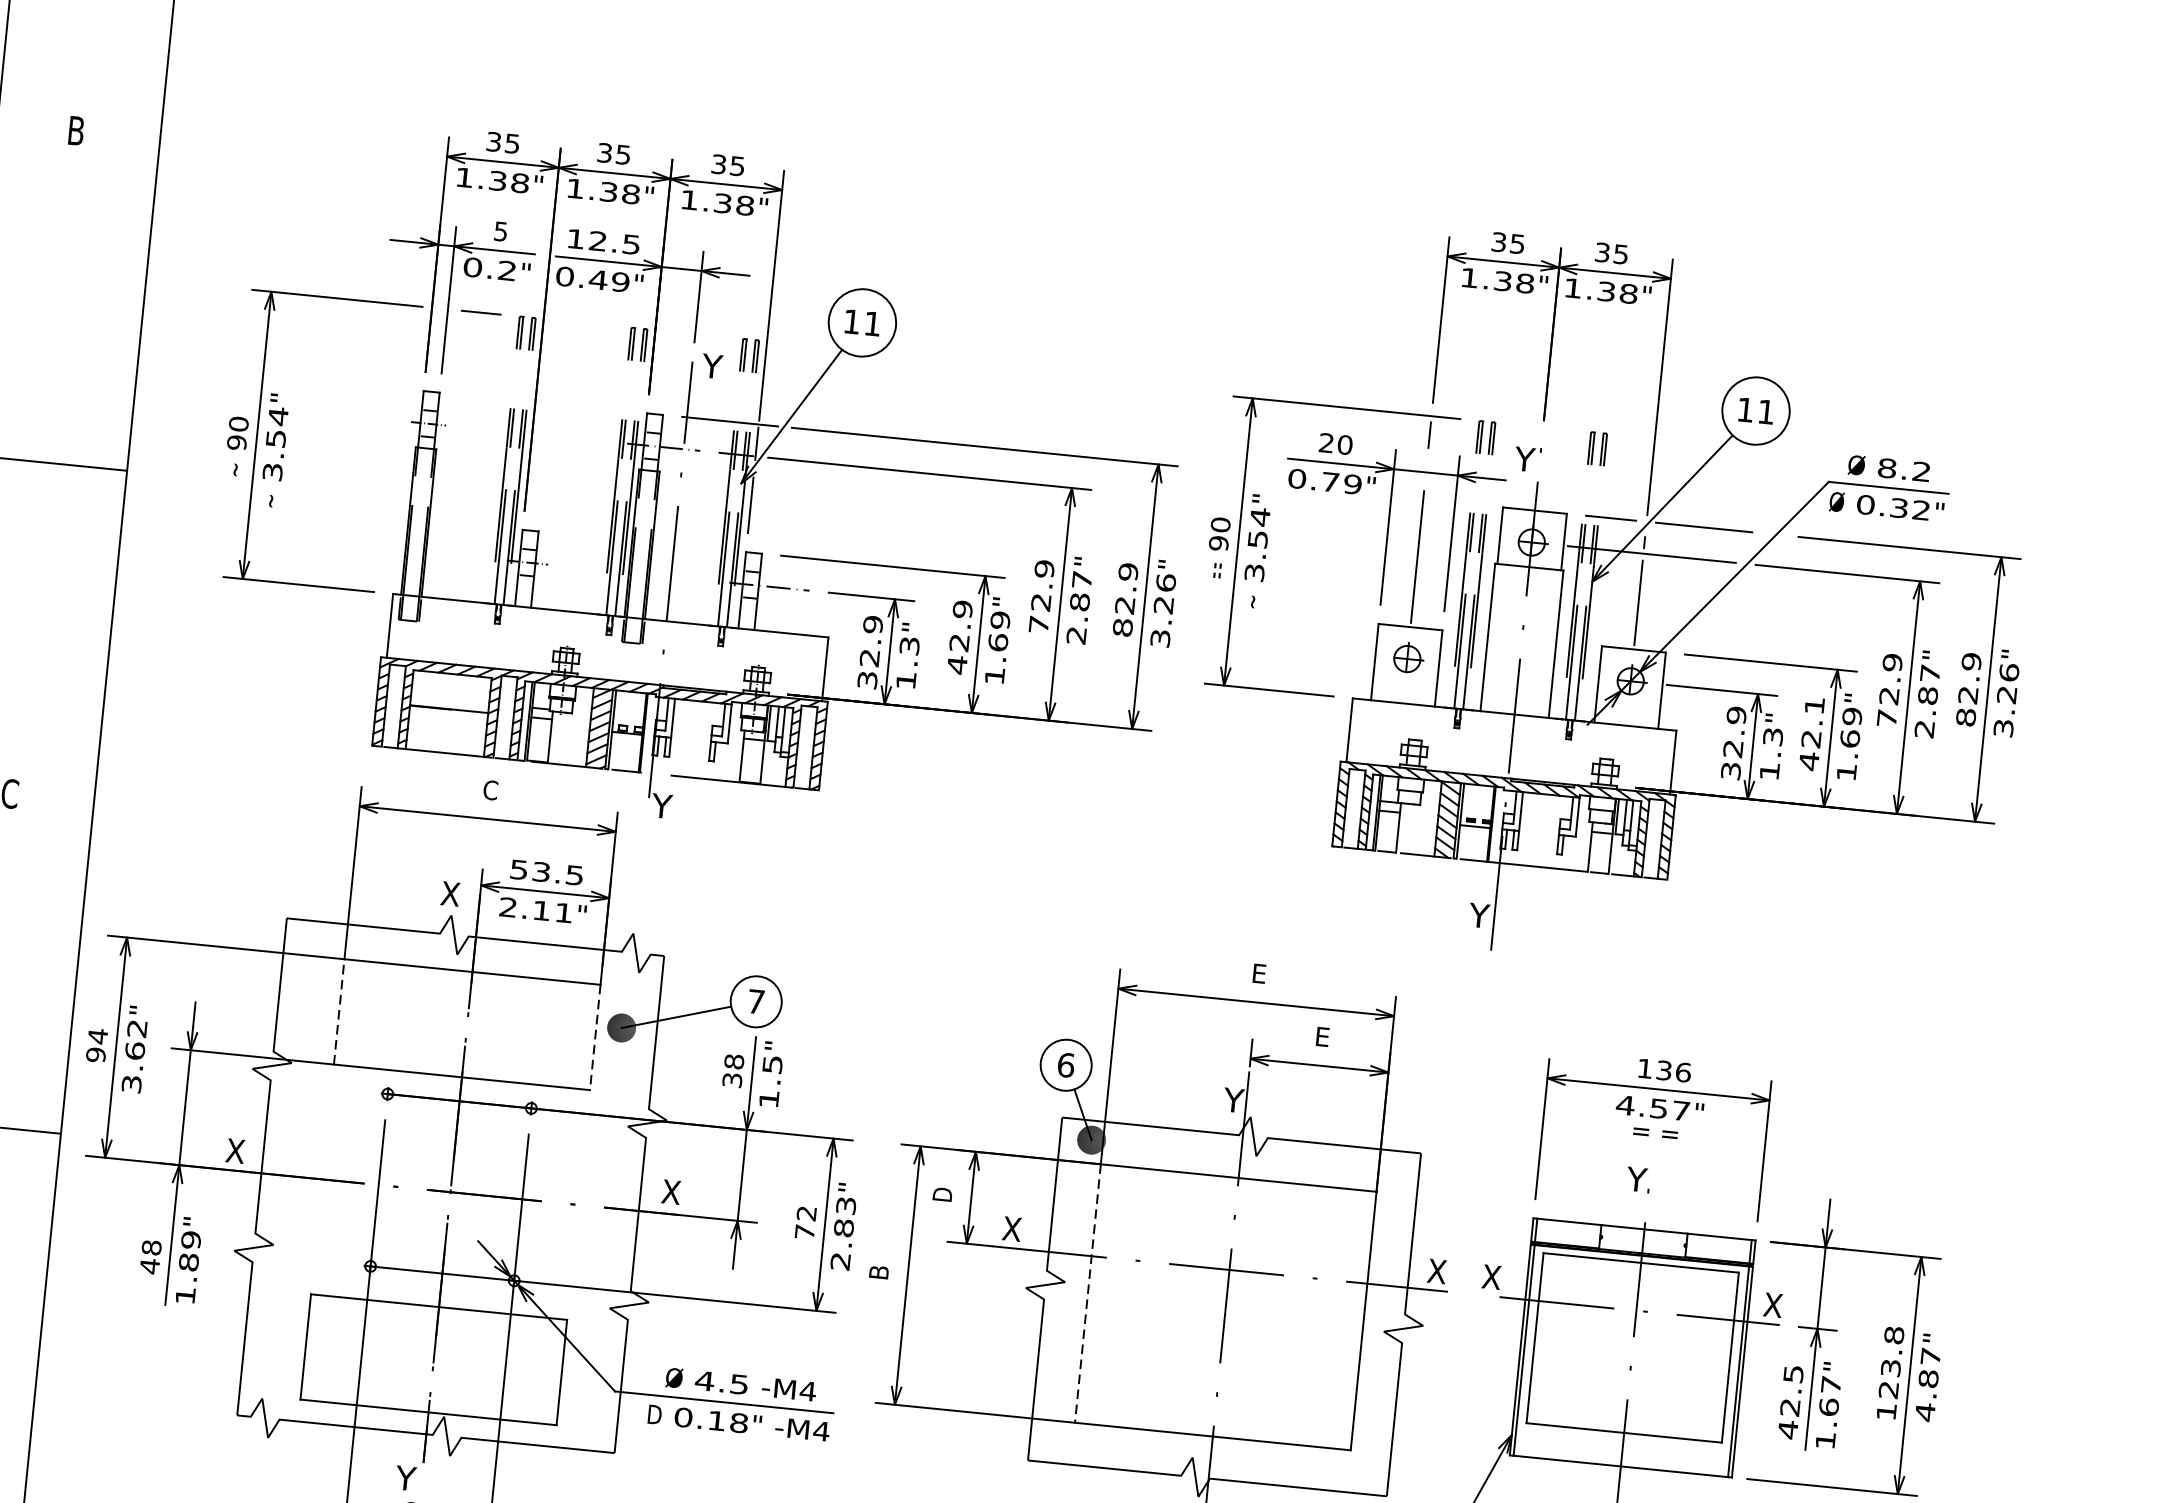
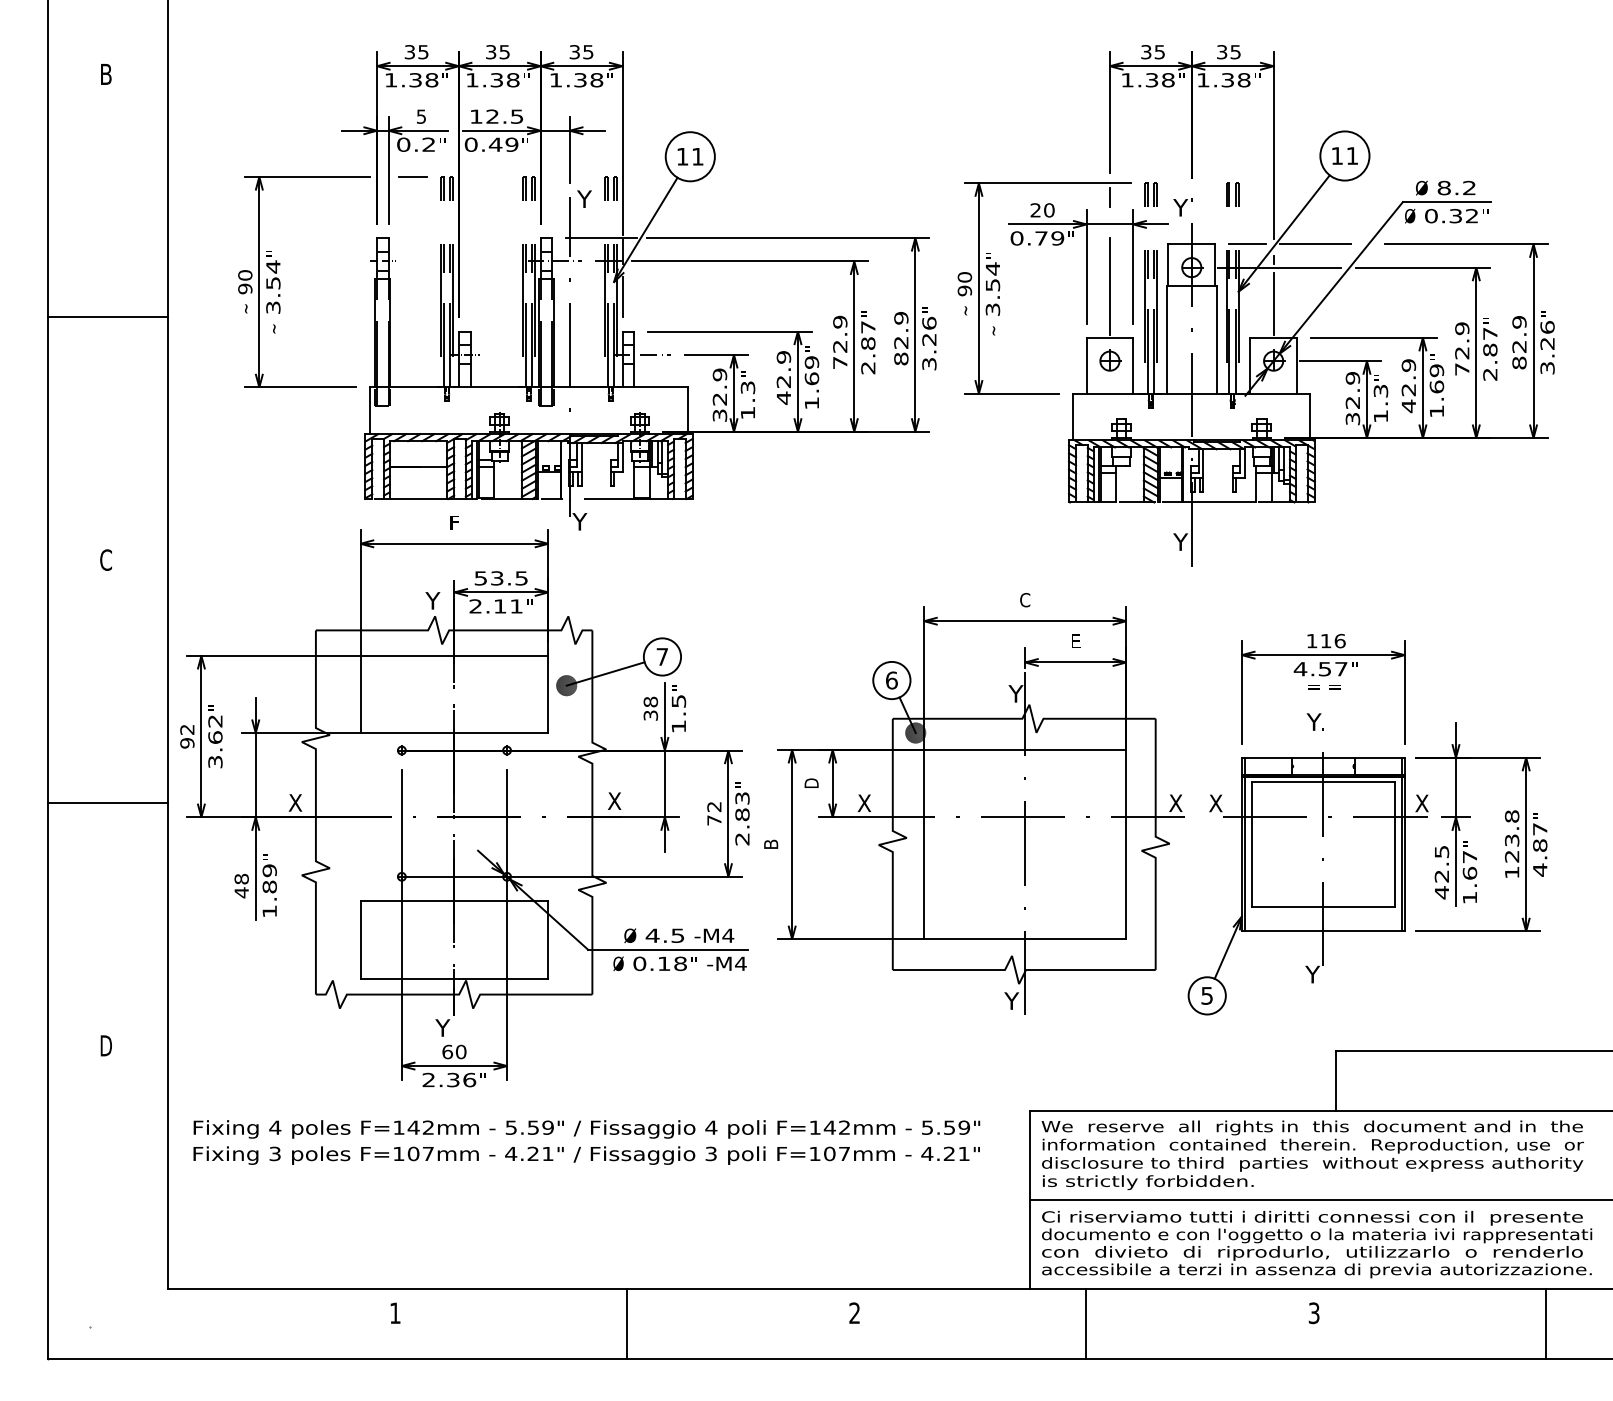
text: (1217, 570) -> (965, 310), = = -> ~
text: (1814, 705) -> (1408, 365), 42.1 -> 42.9
text: (490, 789) -> (454, 522), C -> F
text: (450, 893) -> (432, 600), X -> Y
text: (1259, 974) -> (1025, 600), E -> C
line: (338, 1011) -> (360, 694), dashed -> solid
text: (98, 1036) -> (187, 729), 94 -> 92
line: (595, 1037) -> (548, 694), dashed -> solid
text: (1663, 1069) -> (1325, 640), 136 -> 116
line: (1088, 1293) -> (924, 844), dashed -> solid
text: (654, 1414) -> (618, 963), D -> Ø

